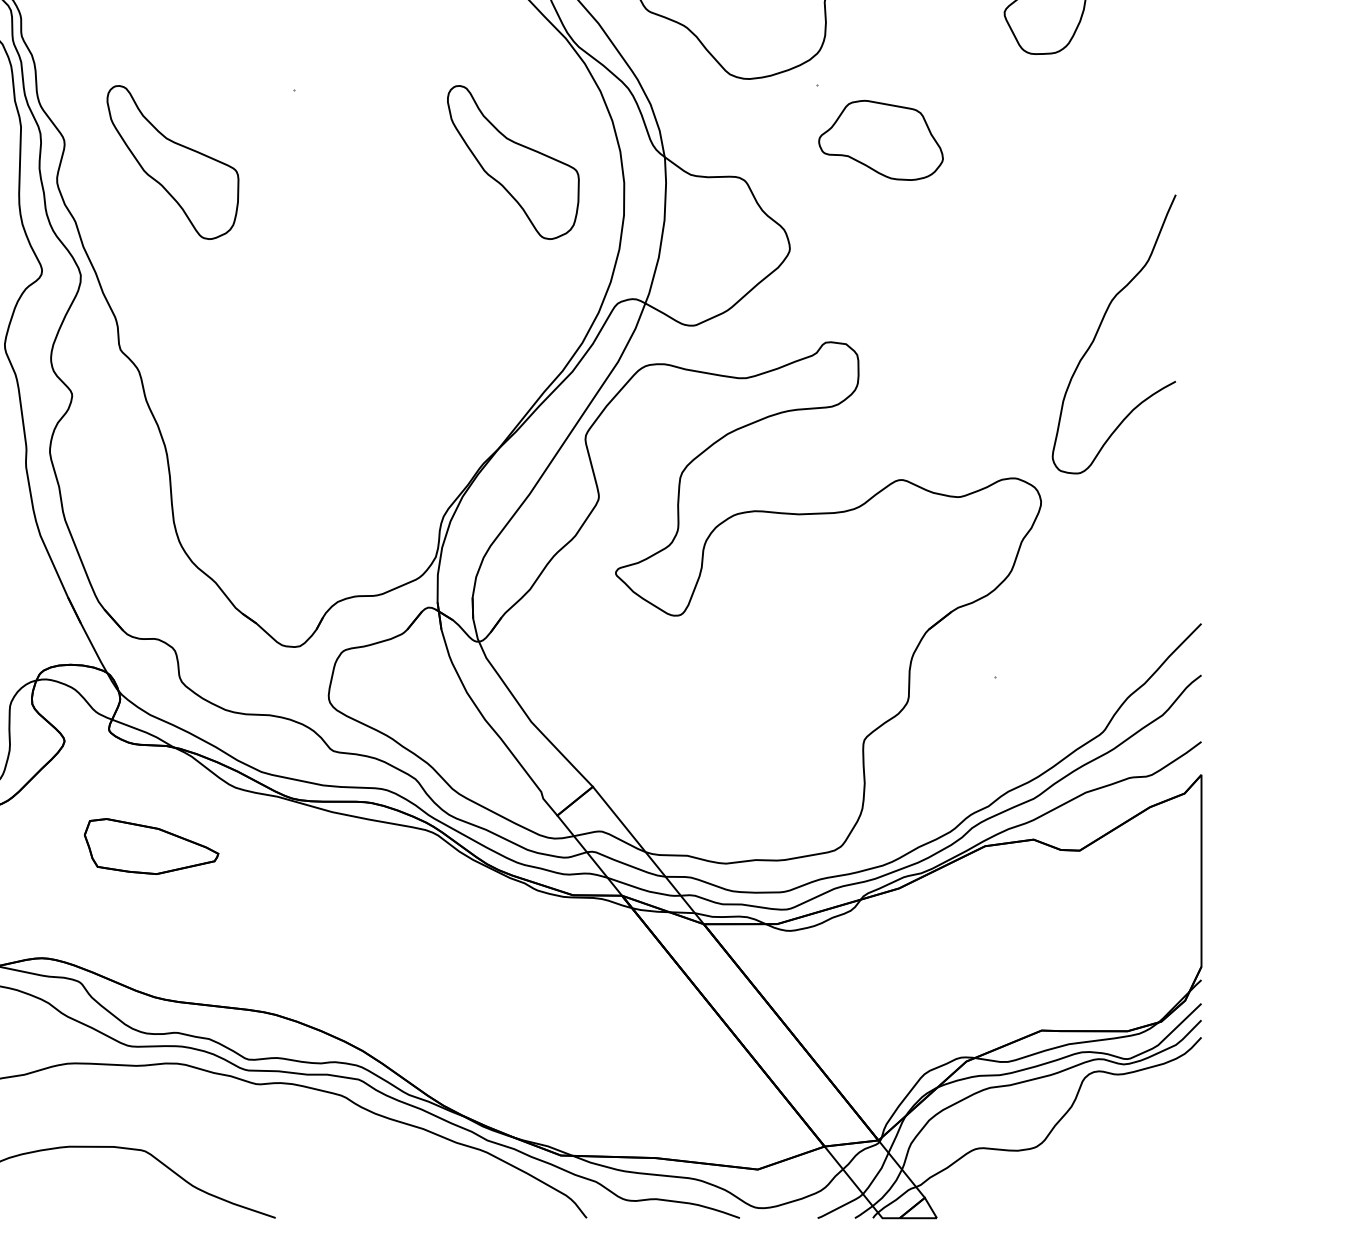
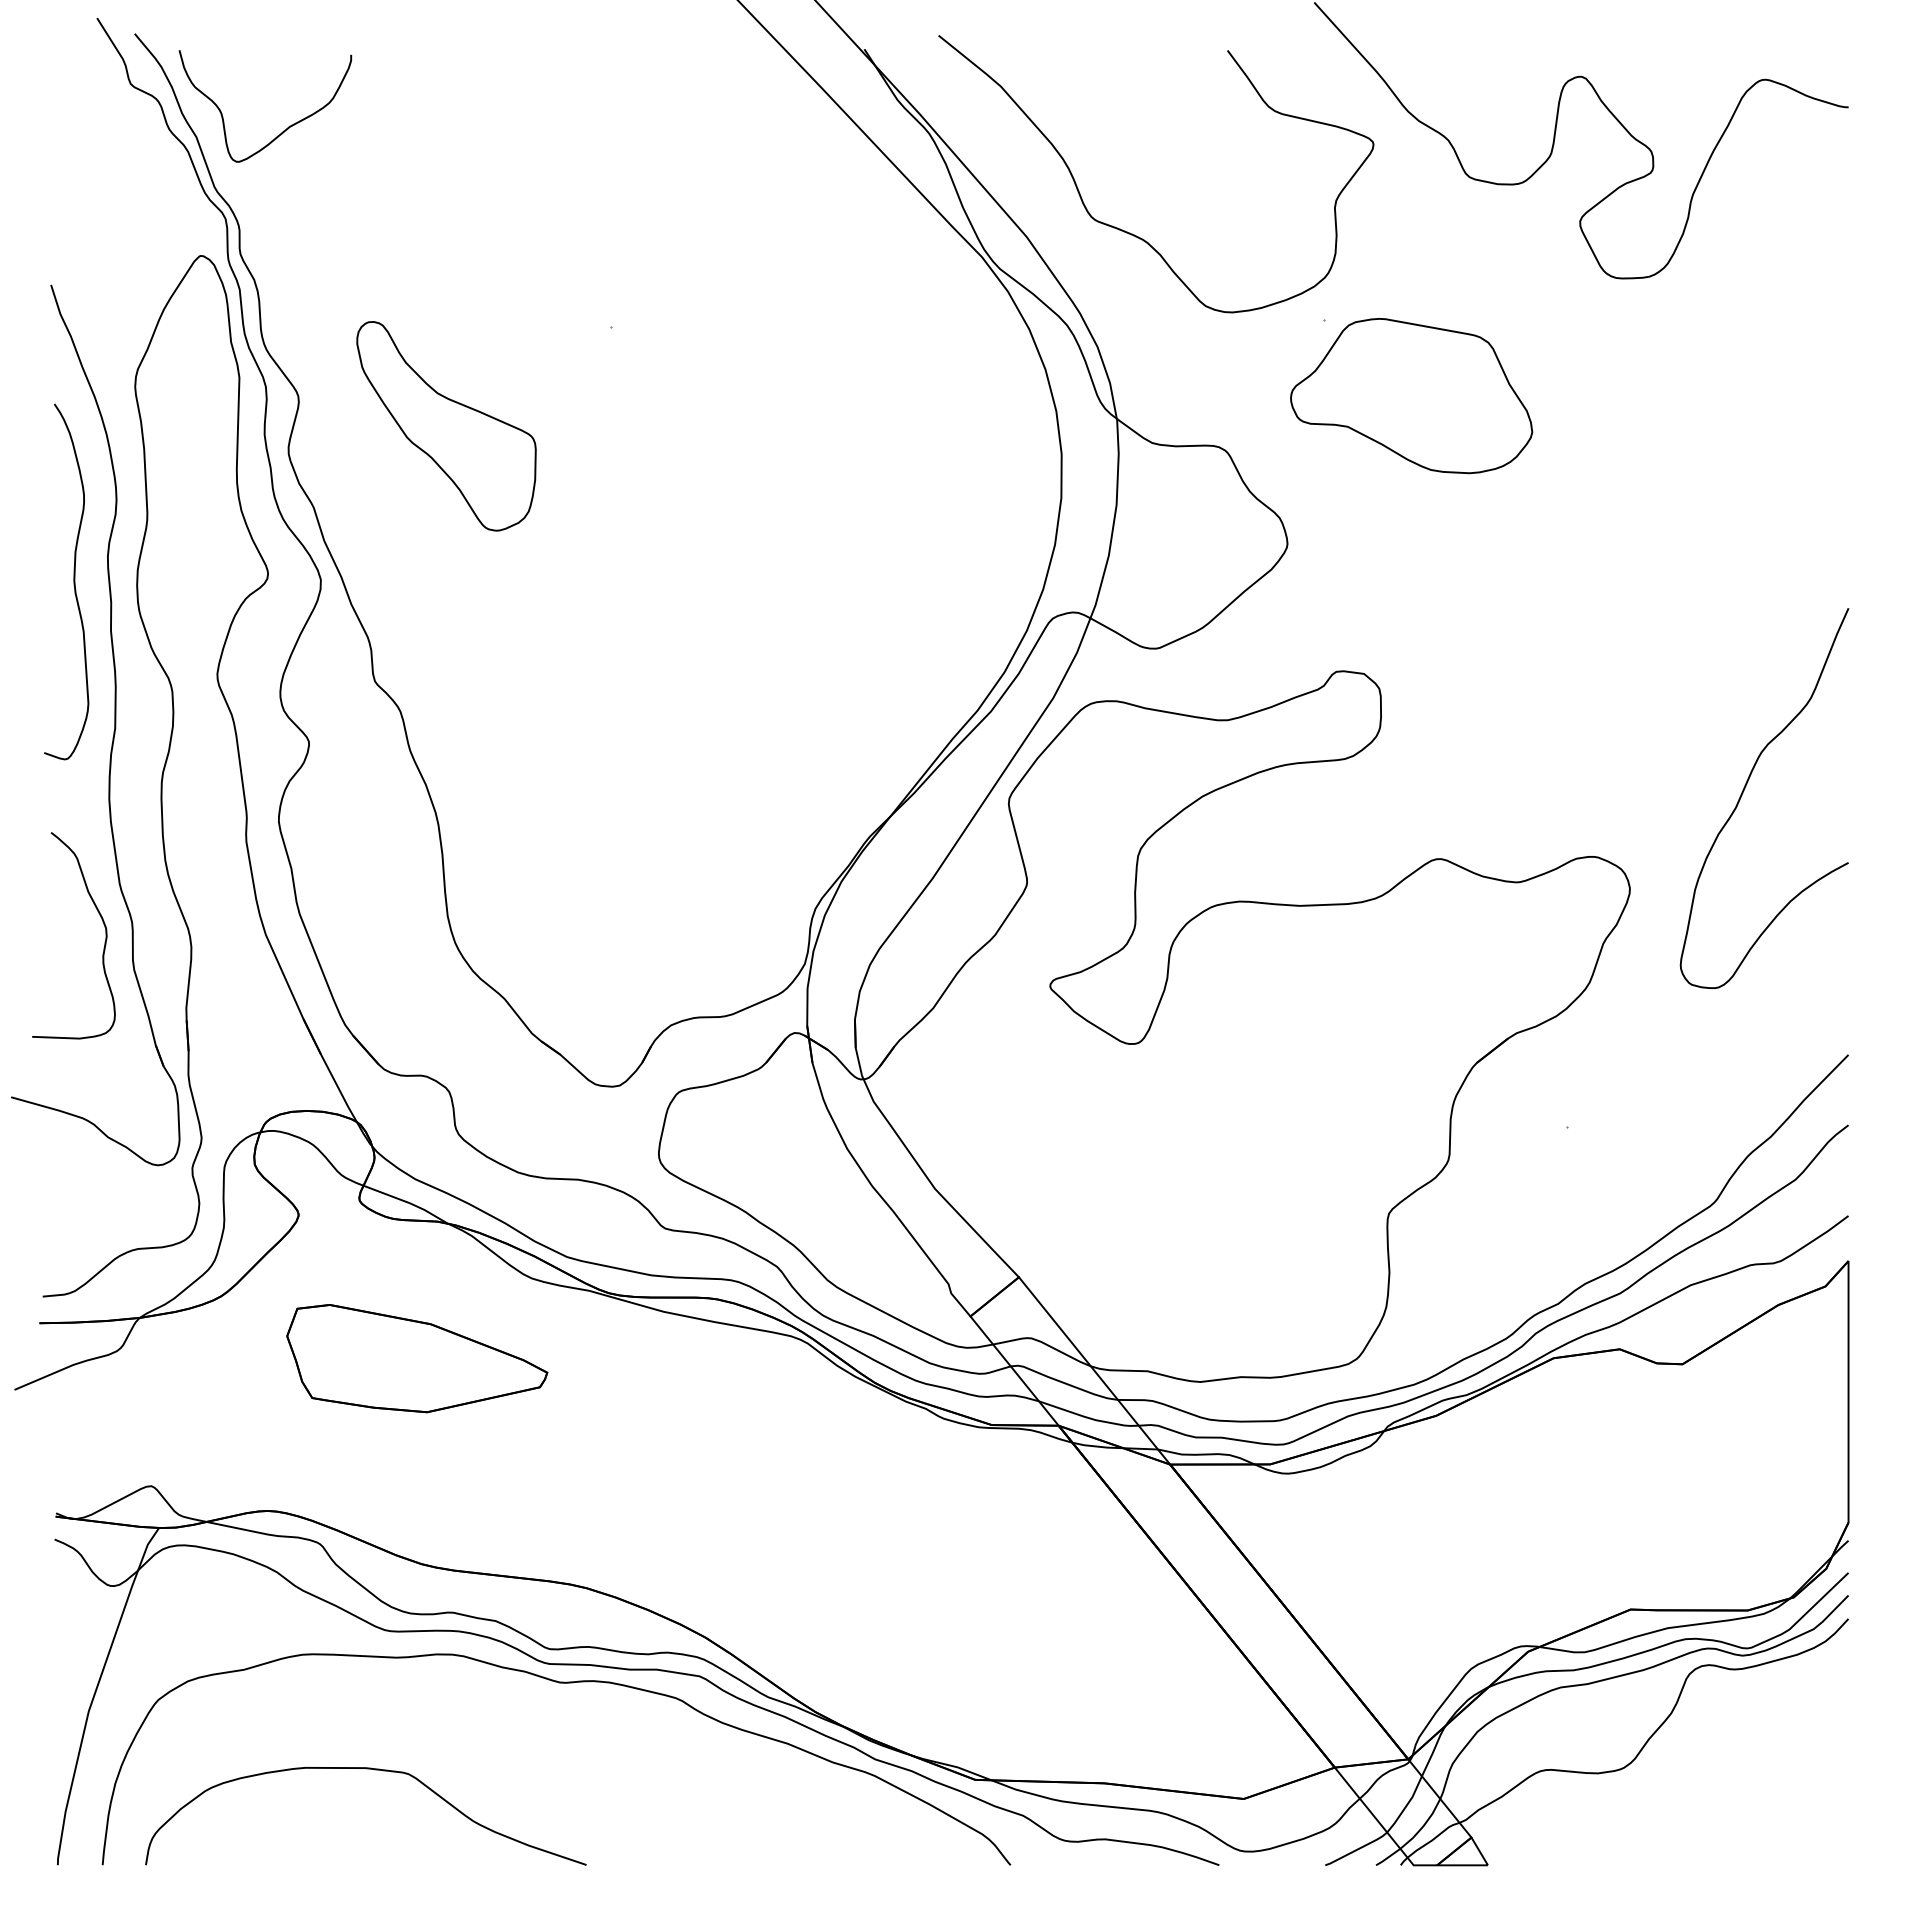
part: (880, 140) -> (1411, 396), size x1.43
part: (513, 162) -> (910, 426), removed
curve: (1100, 327) -> (1745, 788), moved
part: (151, 846) -> (417, 1358), size x1.43

